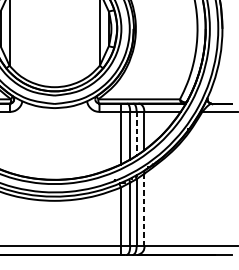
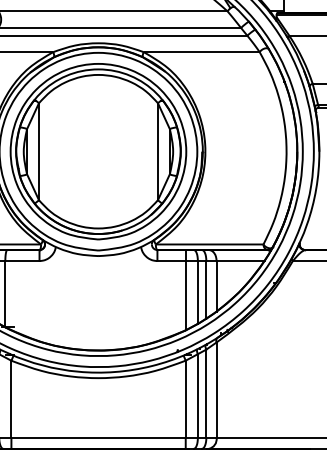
line: (136, 133) -> (206, 289), dashed -> solid
line: (144, 210) -> (216, 390), dashed -> solid

